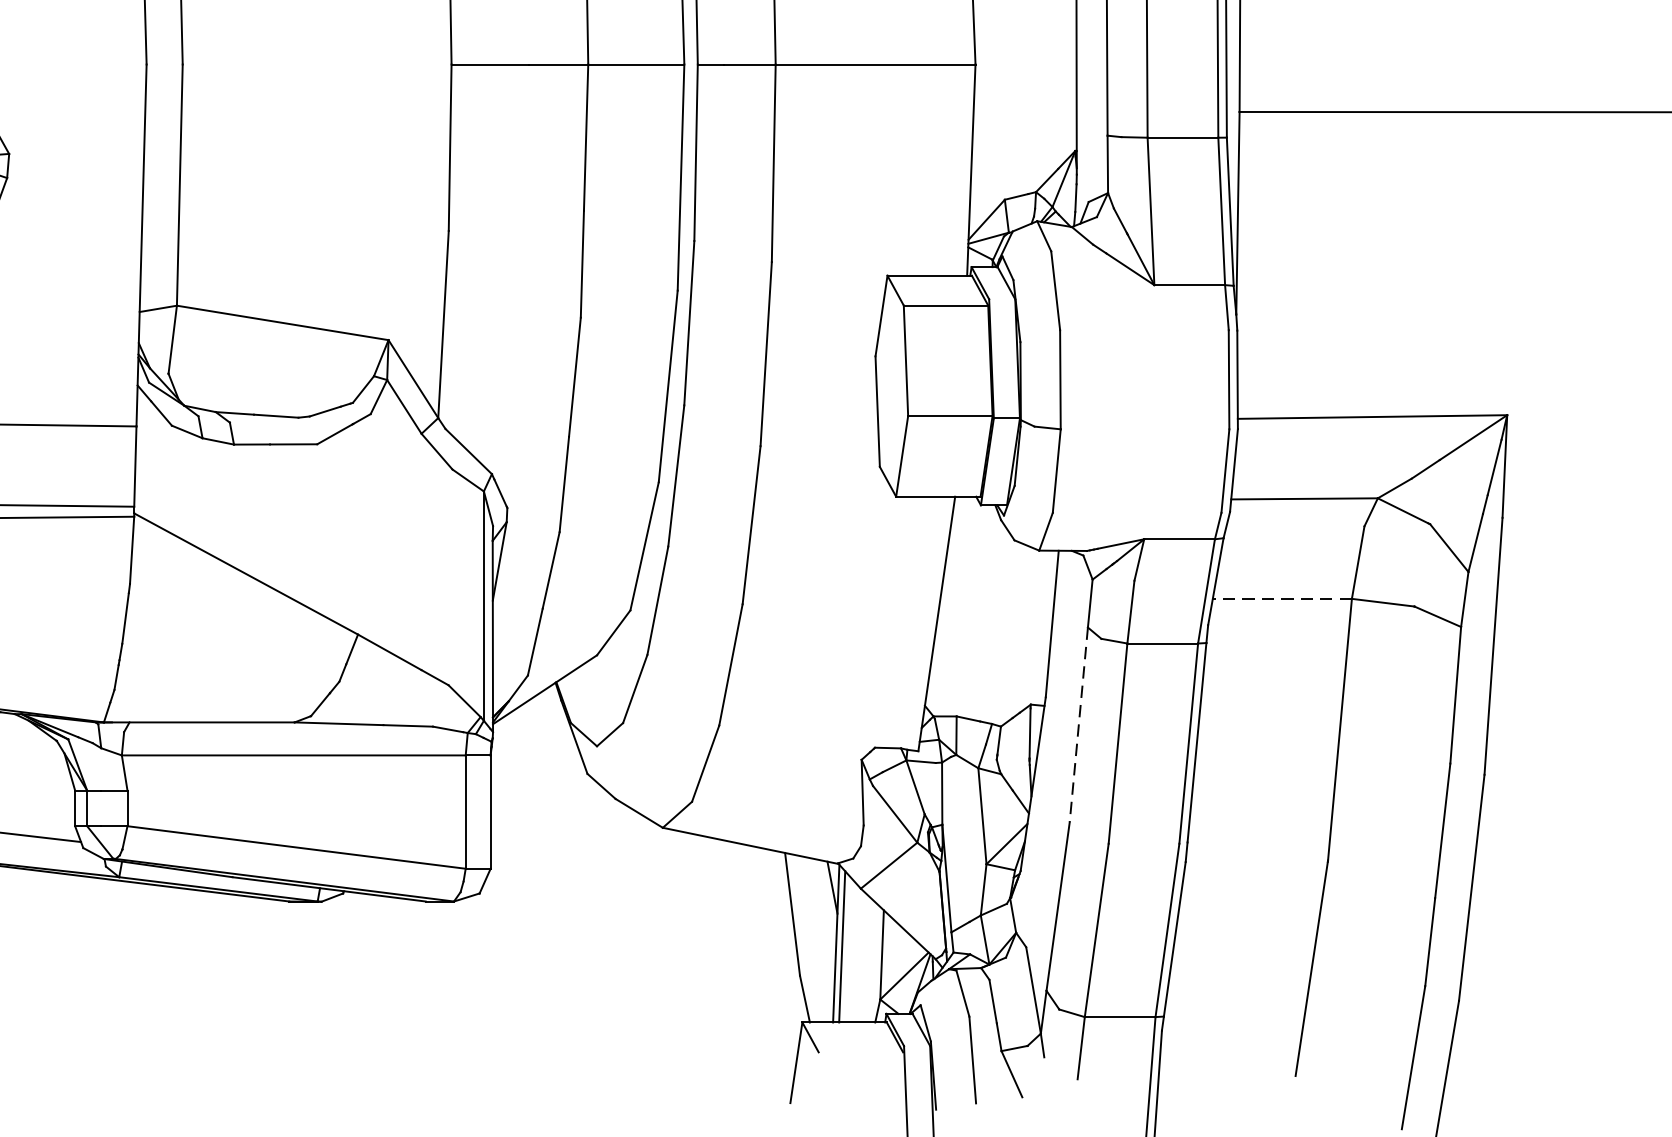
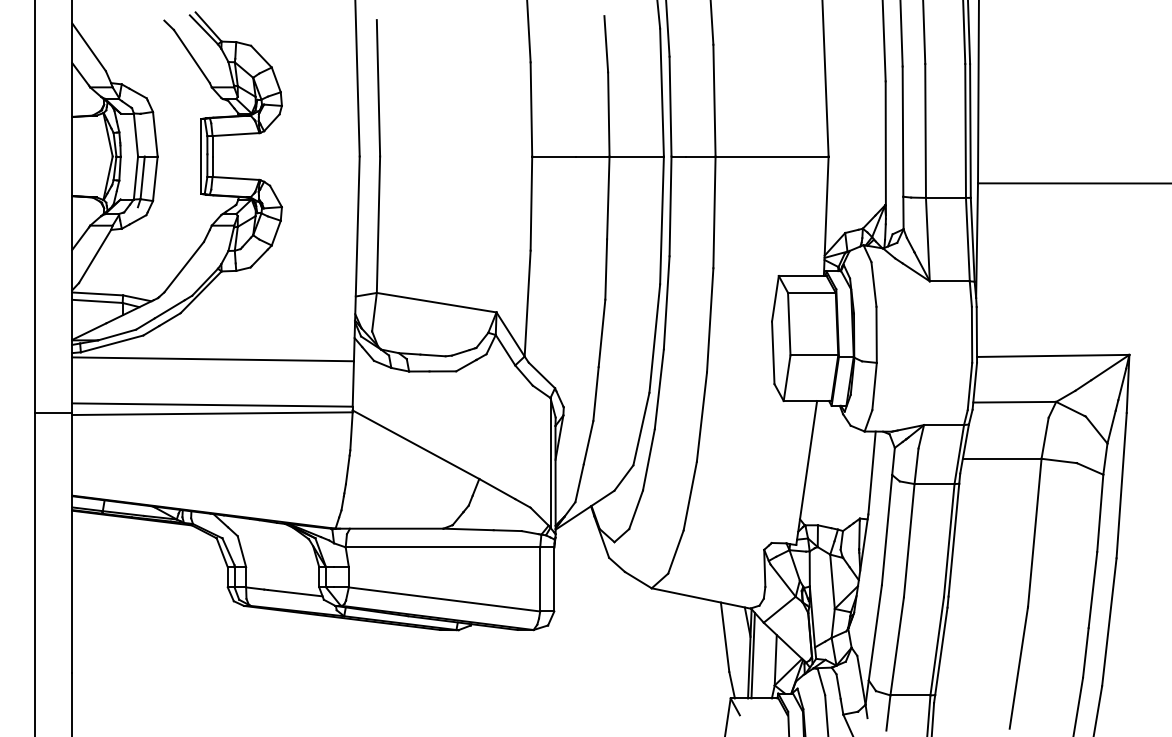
line: (1281, 598) -> (1001, 458), dashed -> solid
line: (1079, 725) -> (887, 530), dashed -> solid

